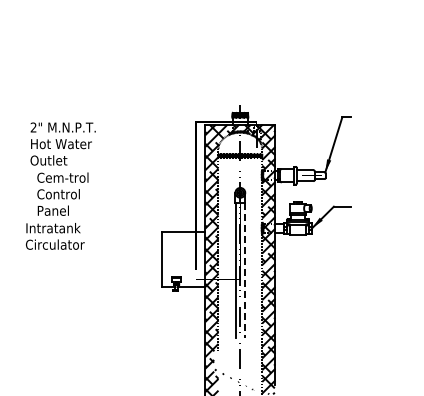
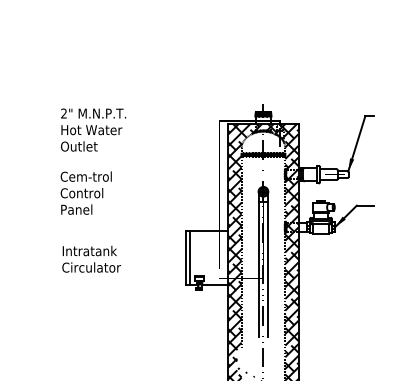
text: (62, 143) -> (92, 129), moved
text: (55, 236) -> (91, 259), moved
line: (166, 258) -> (189, 257), added
line: (244, 270) -> (267, 269), dashed -> solid

